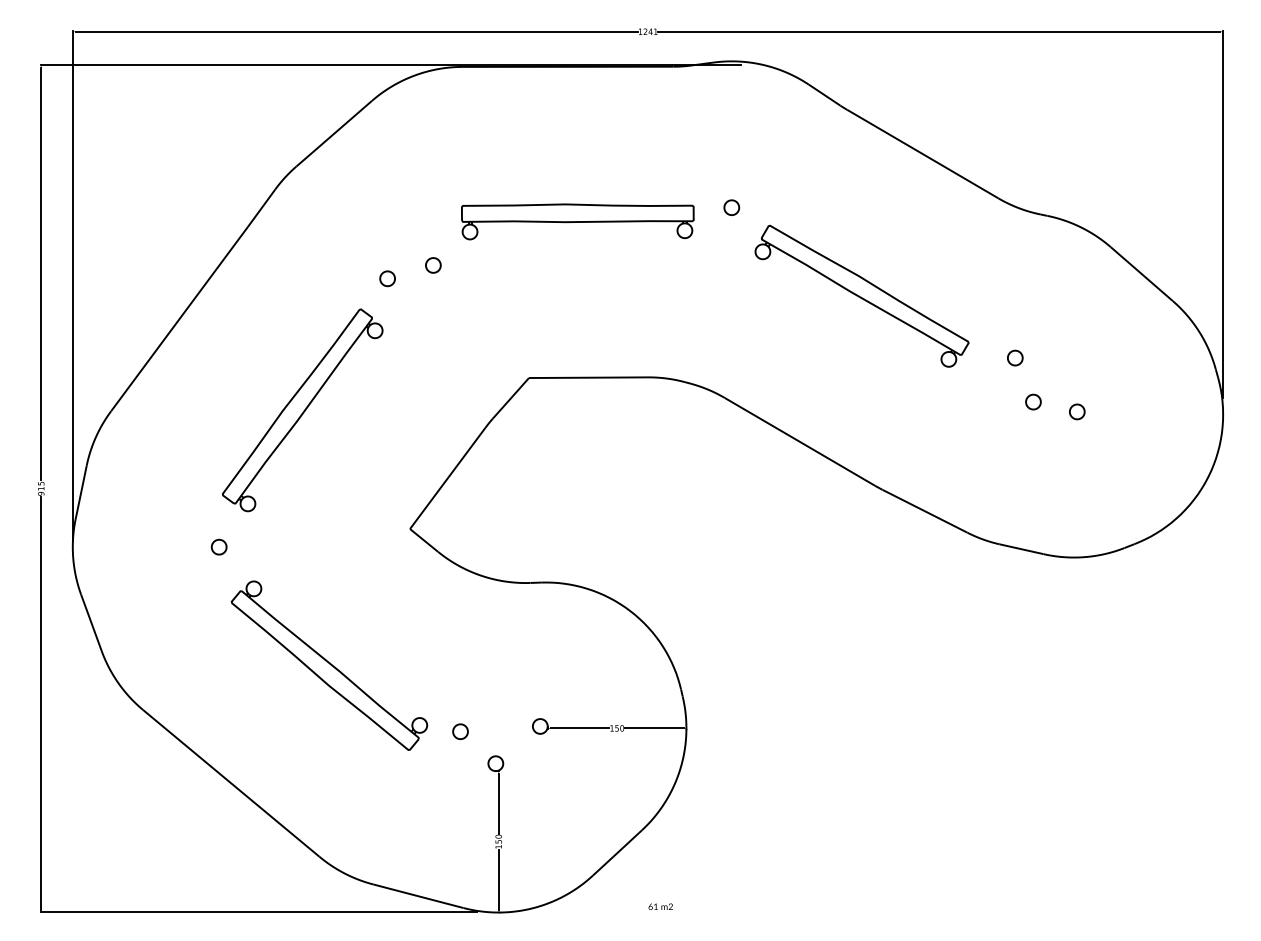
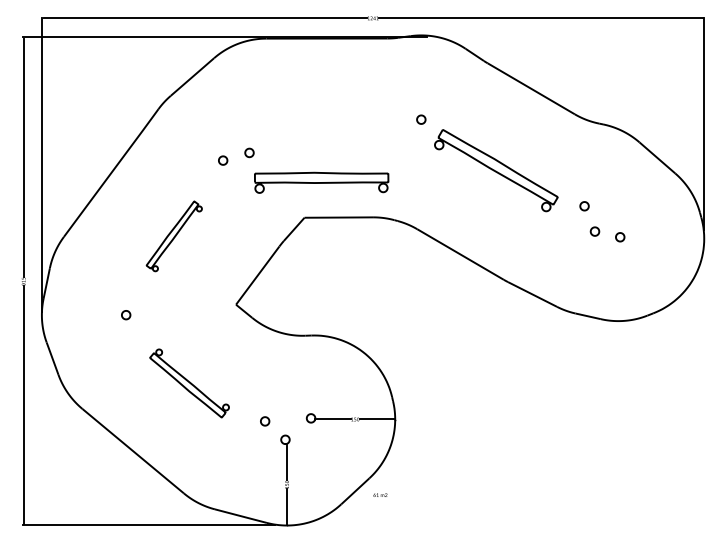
part: (577, 221) -> (321, 182), moved
part: (303, 410) -> (174, 236), size x0.6
part: (329, 665) -> (189, 383), size x0.7
text: (660, 905) -> (380, 494), moved

